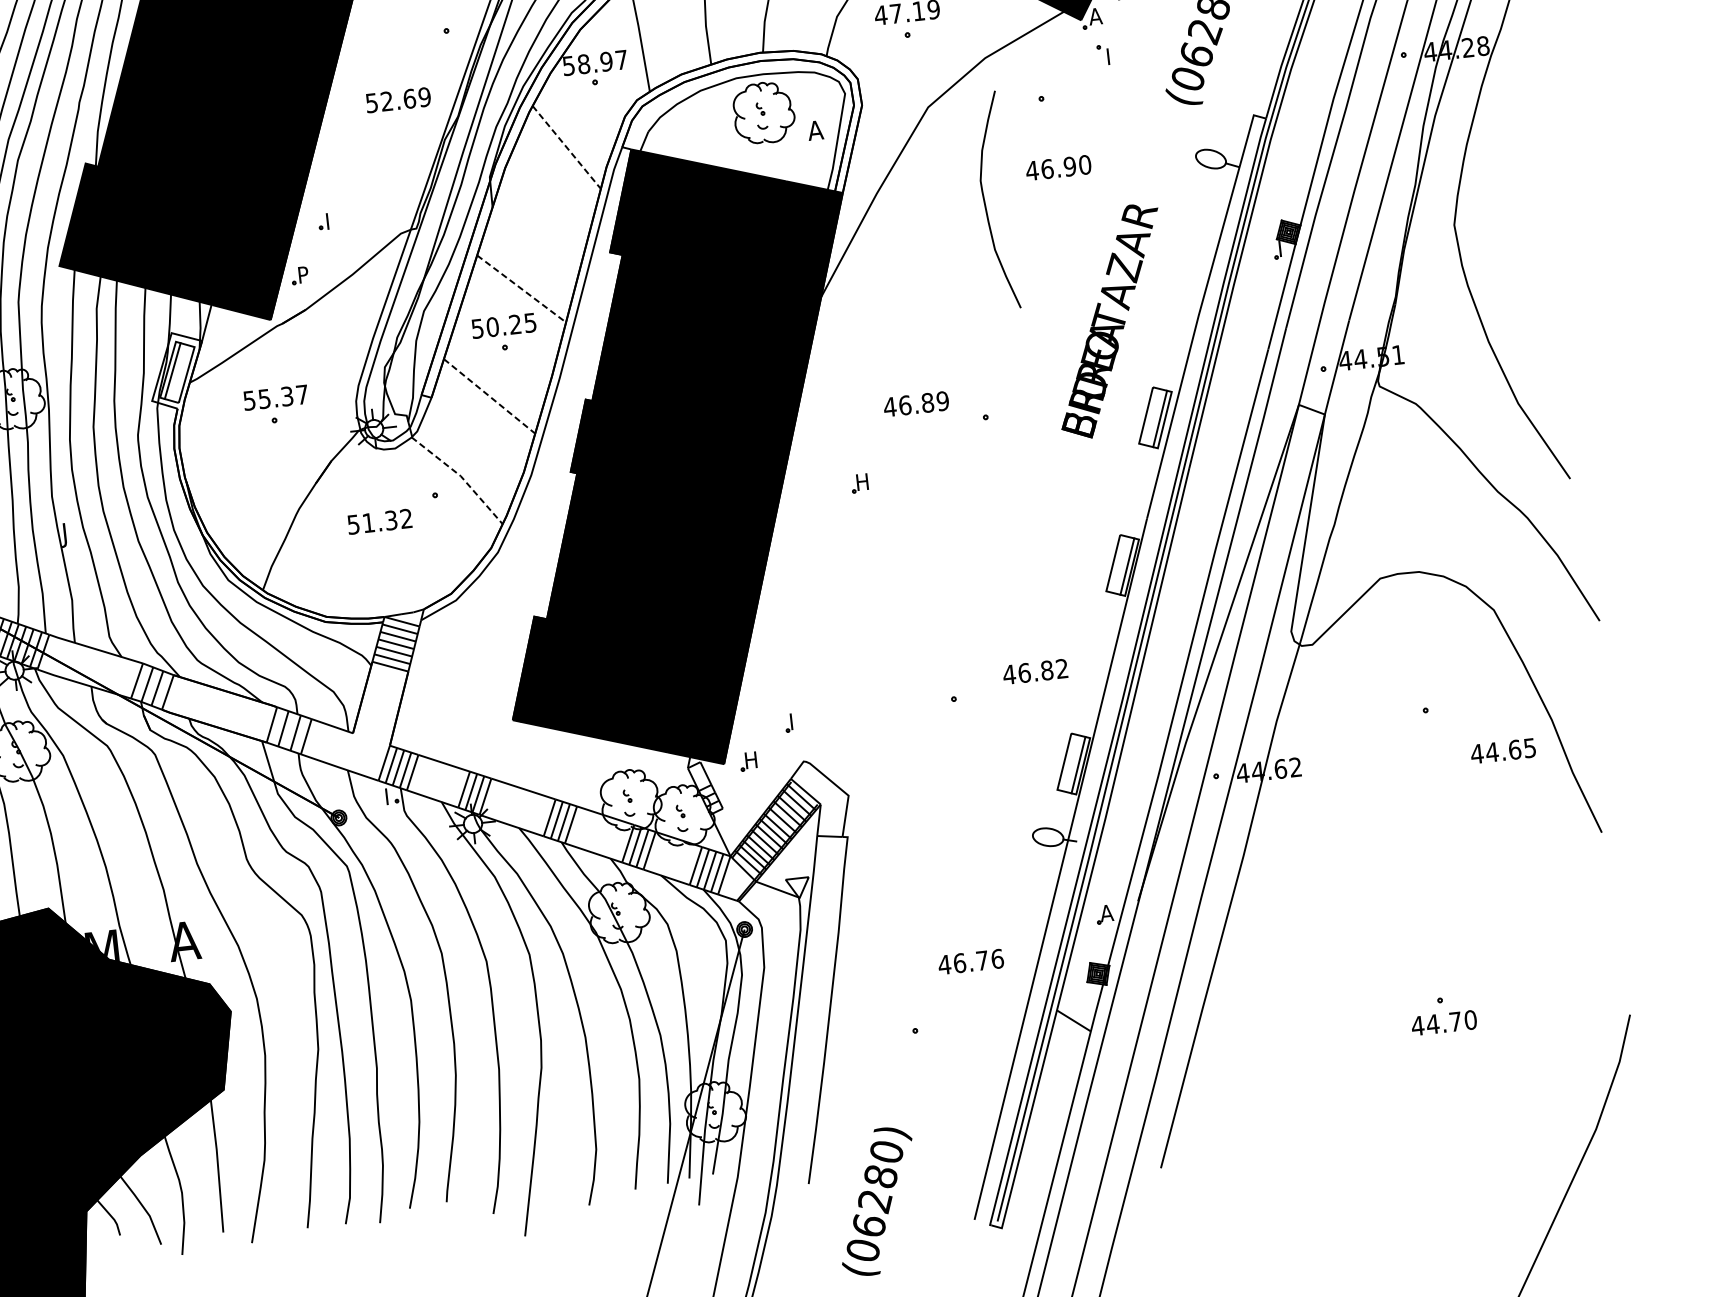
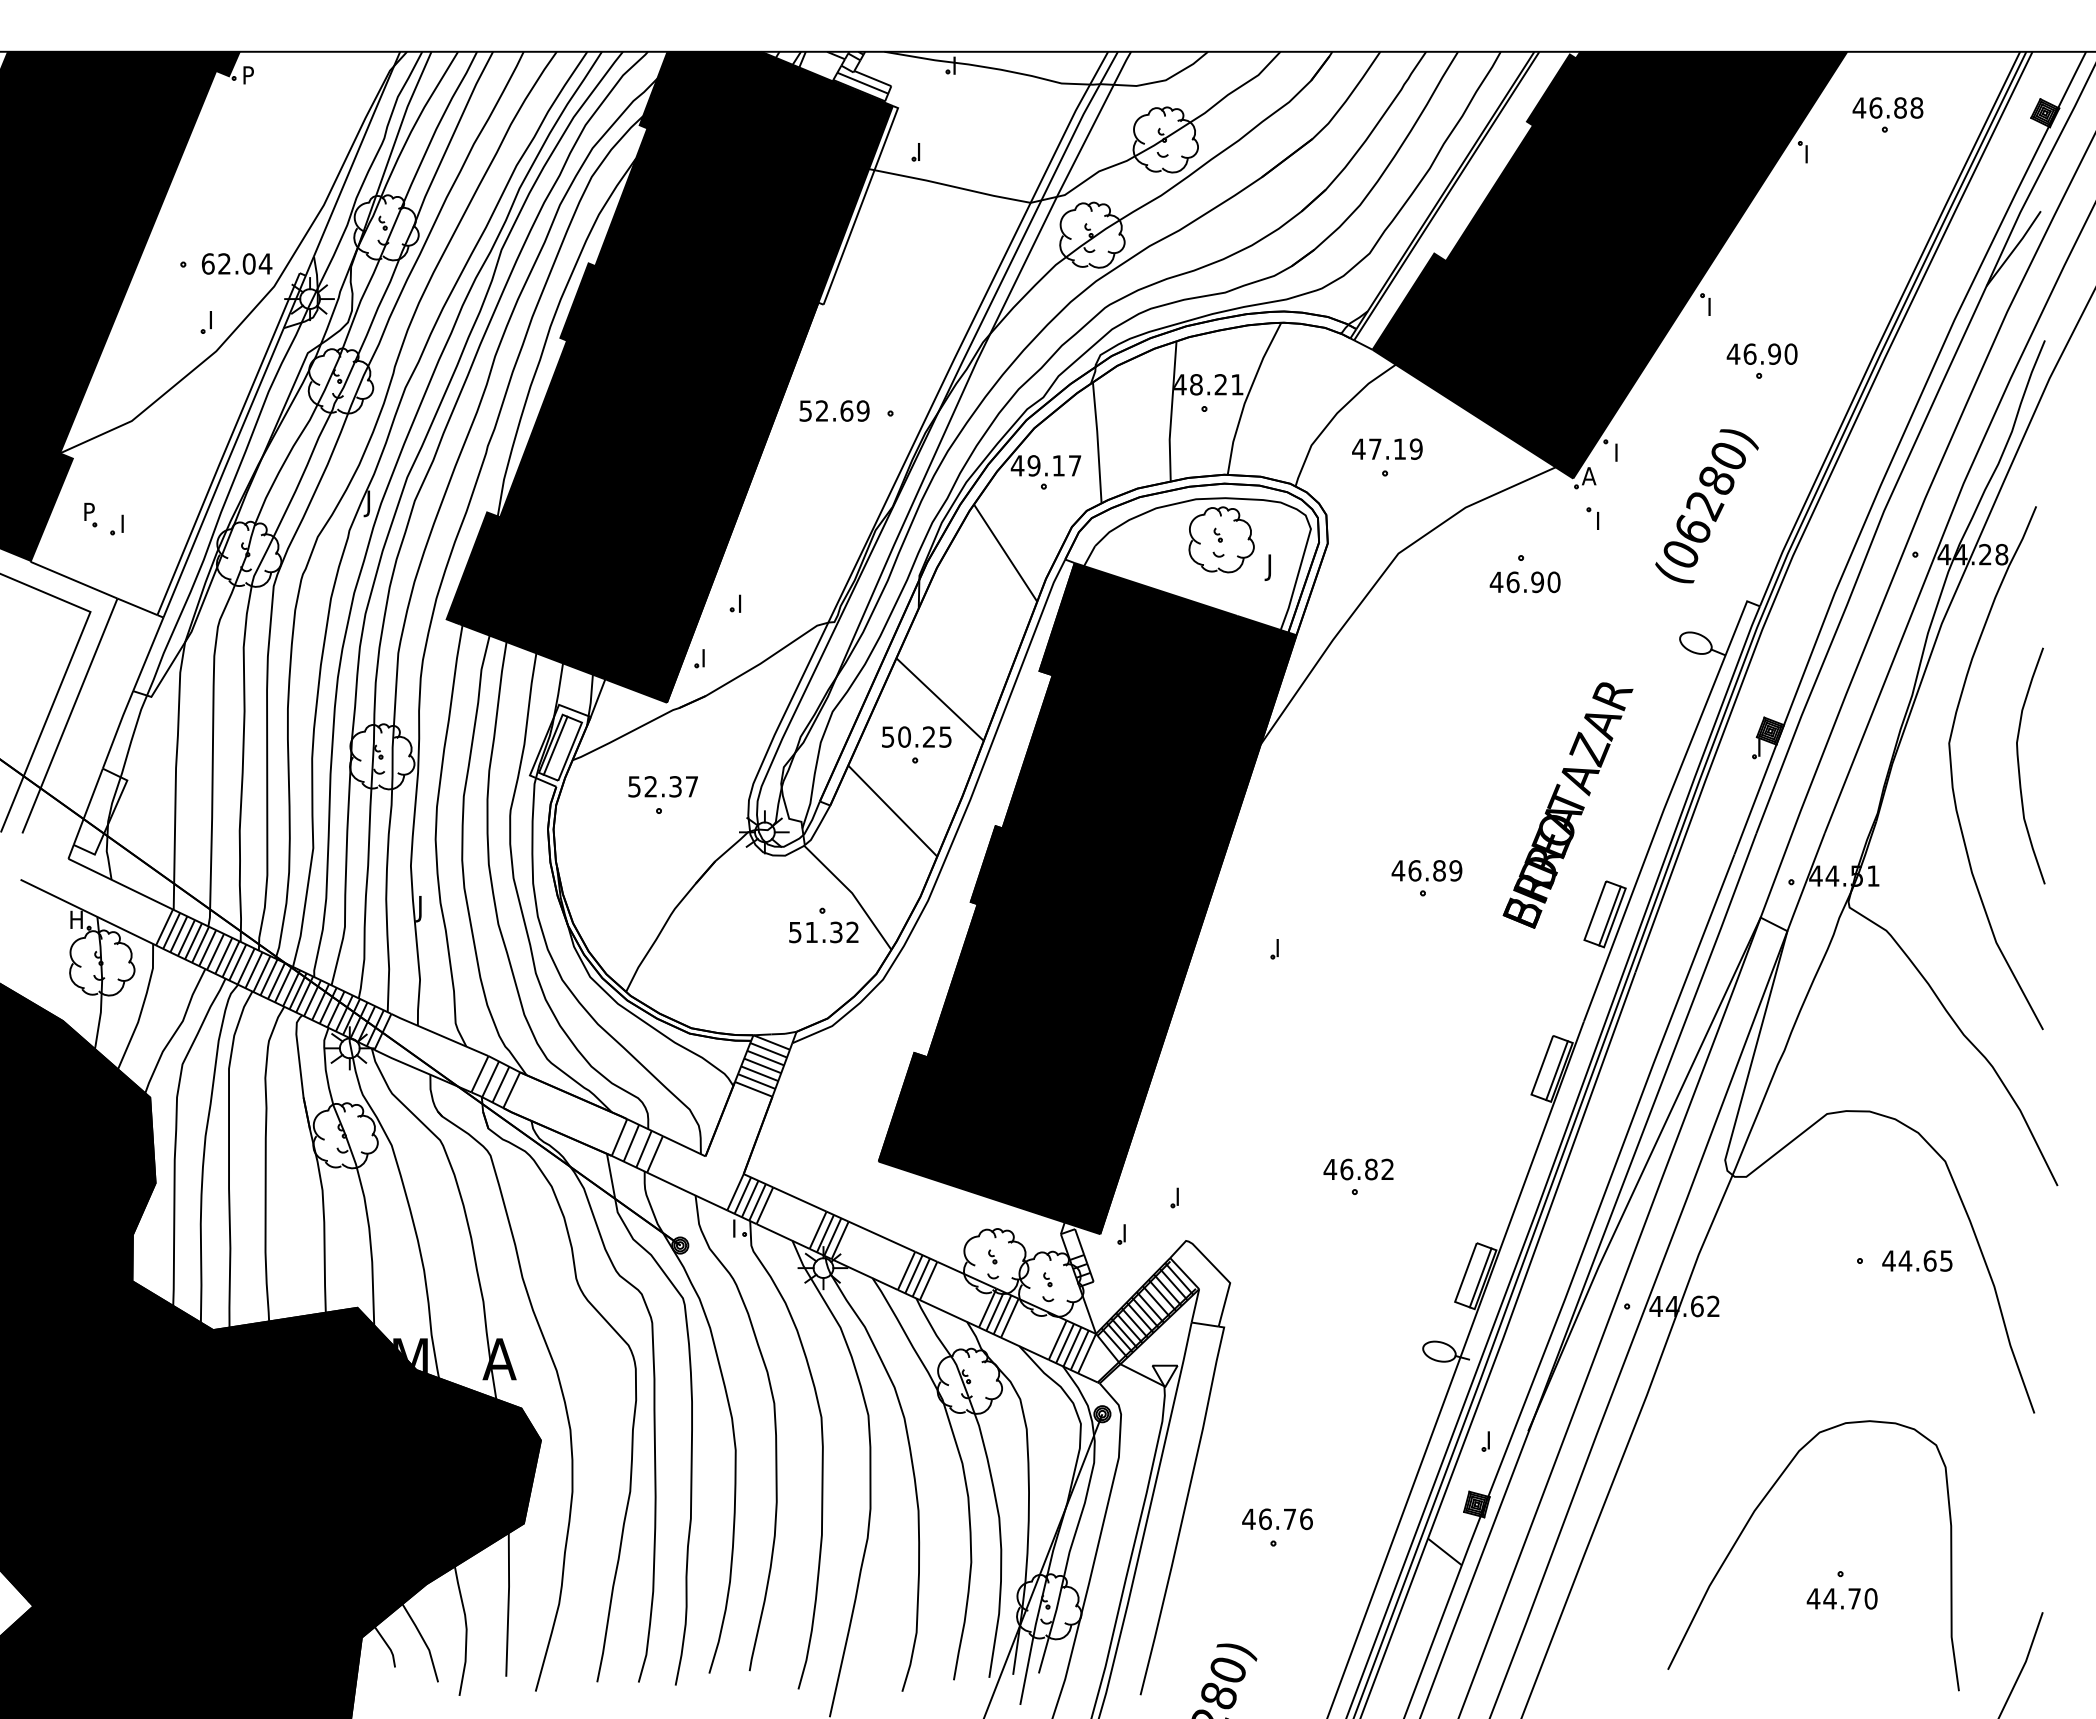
text: (587, 63) -> (1037, 465), 58.97 -> 49.17
text: (398, 99) -> (834, 410), moved
text: (814, 133) -> (1273, 567), A -> J
line: (566, 147) -> (1005, 553), dashed -> solid
text: (1057, 168) -> (1524, 582), moved
curve: (985, 201) -> (2019, 765), moved
text: (303, 271) -> (708, 654), P -> I
line: (521, 288) -> (940, 699), dashed -> solid
line: (489, 396) -> (892, 811), dashed -> solid
text: (264, 398) -> (650, 786), 55.37 -> 52.37
text: (915, 403) -> (1426, 870), moved
line: (461, 476) -> (852, 893), dashed -> solid
text: (863, 482) -> (1283, 948), H -> I
text: (379, 521) -> (823, 932), moved
text: (1035, 671) -> (1358, 1169), moved
text: (1503, 750) -> (1917, 1260), moved
text: (751, 760) -> (1130, 1233), H -> I
text: (1107, 913) -> (1493, 1440), A -> I
curve: (1352, 958) -> (1751, 1518), added
text: (970, 962) -> (1277, 1519), moved

